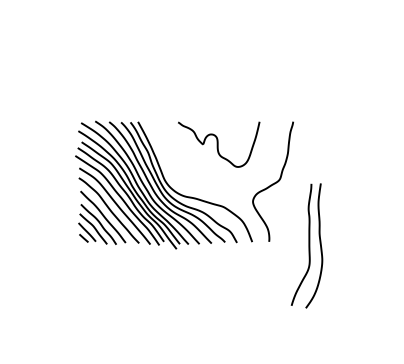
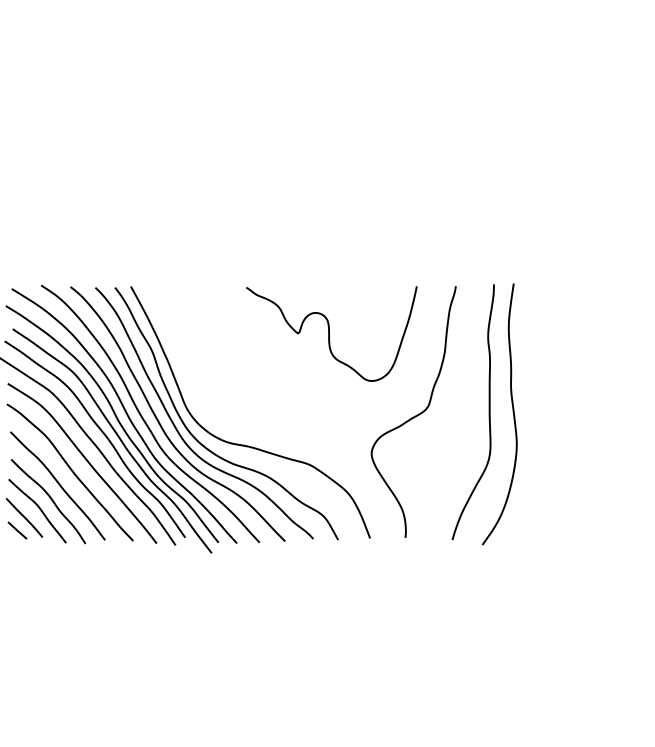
curve: (218, 144) -> (330, 333), moved
part: (306, 245) -> (483, 413), moved

